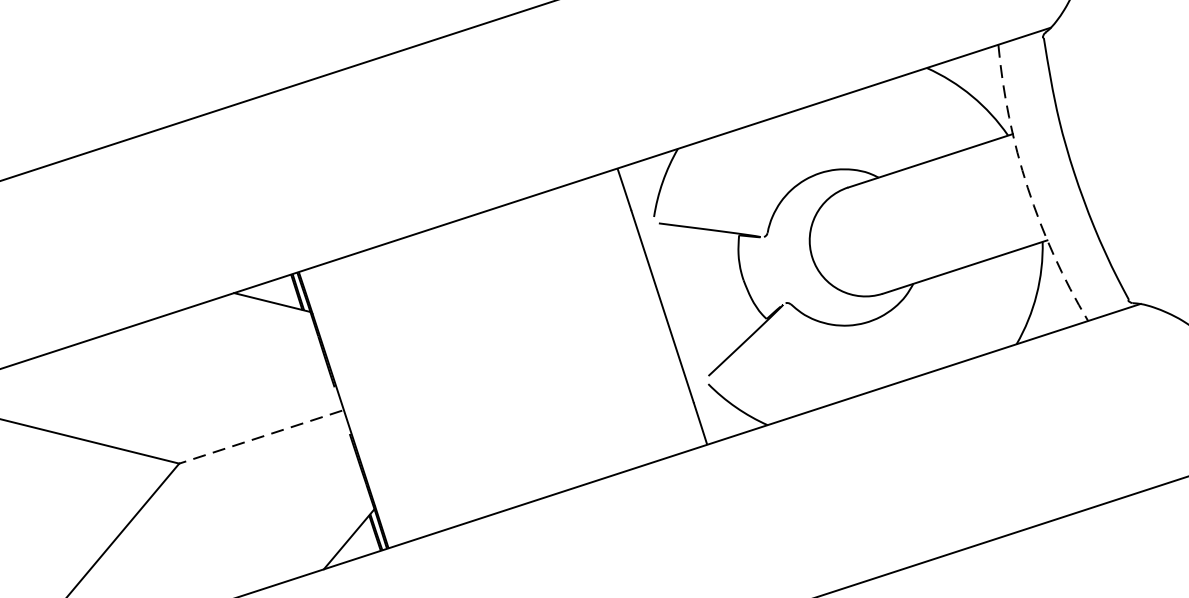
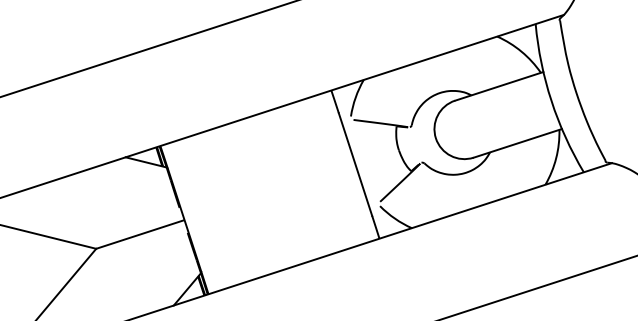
arc: (1027, 187) -> (551, 100), dashed -> solid
line: (259, 436) -> (139, 234), dashed -> solid

